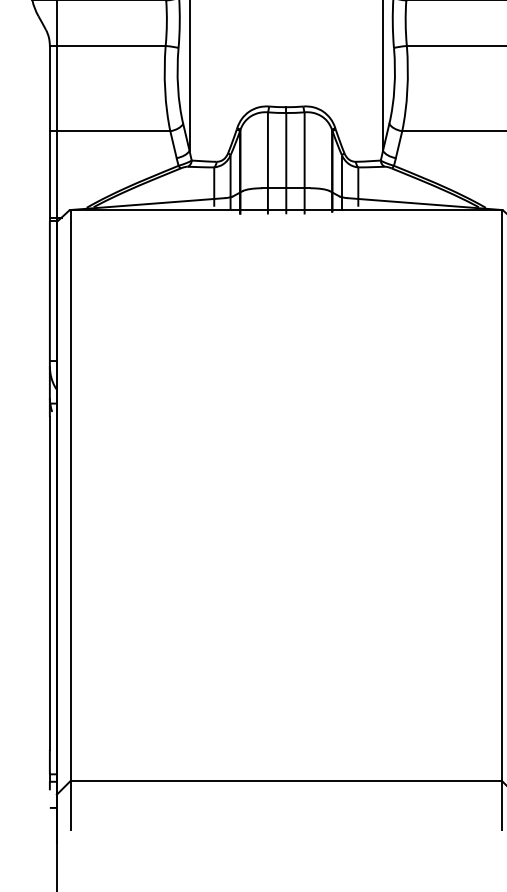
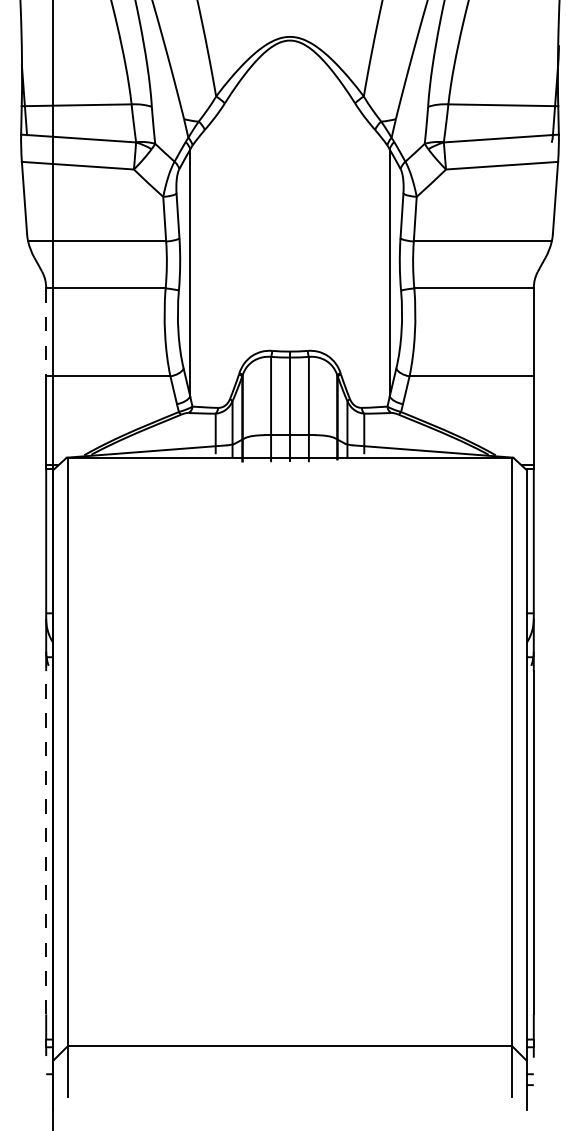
line: (50, 88) -> (46, 332), solid -> dashed
line: (50, 583) -> (46, 842), solid -> dashed

